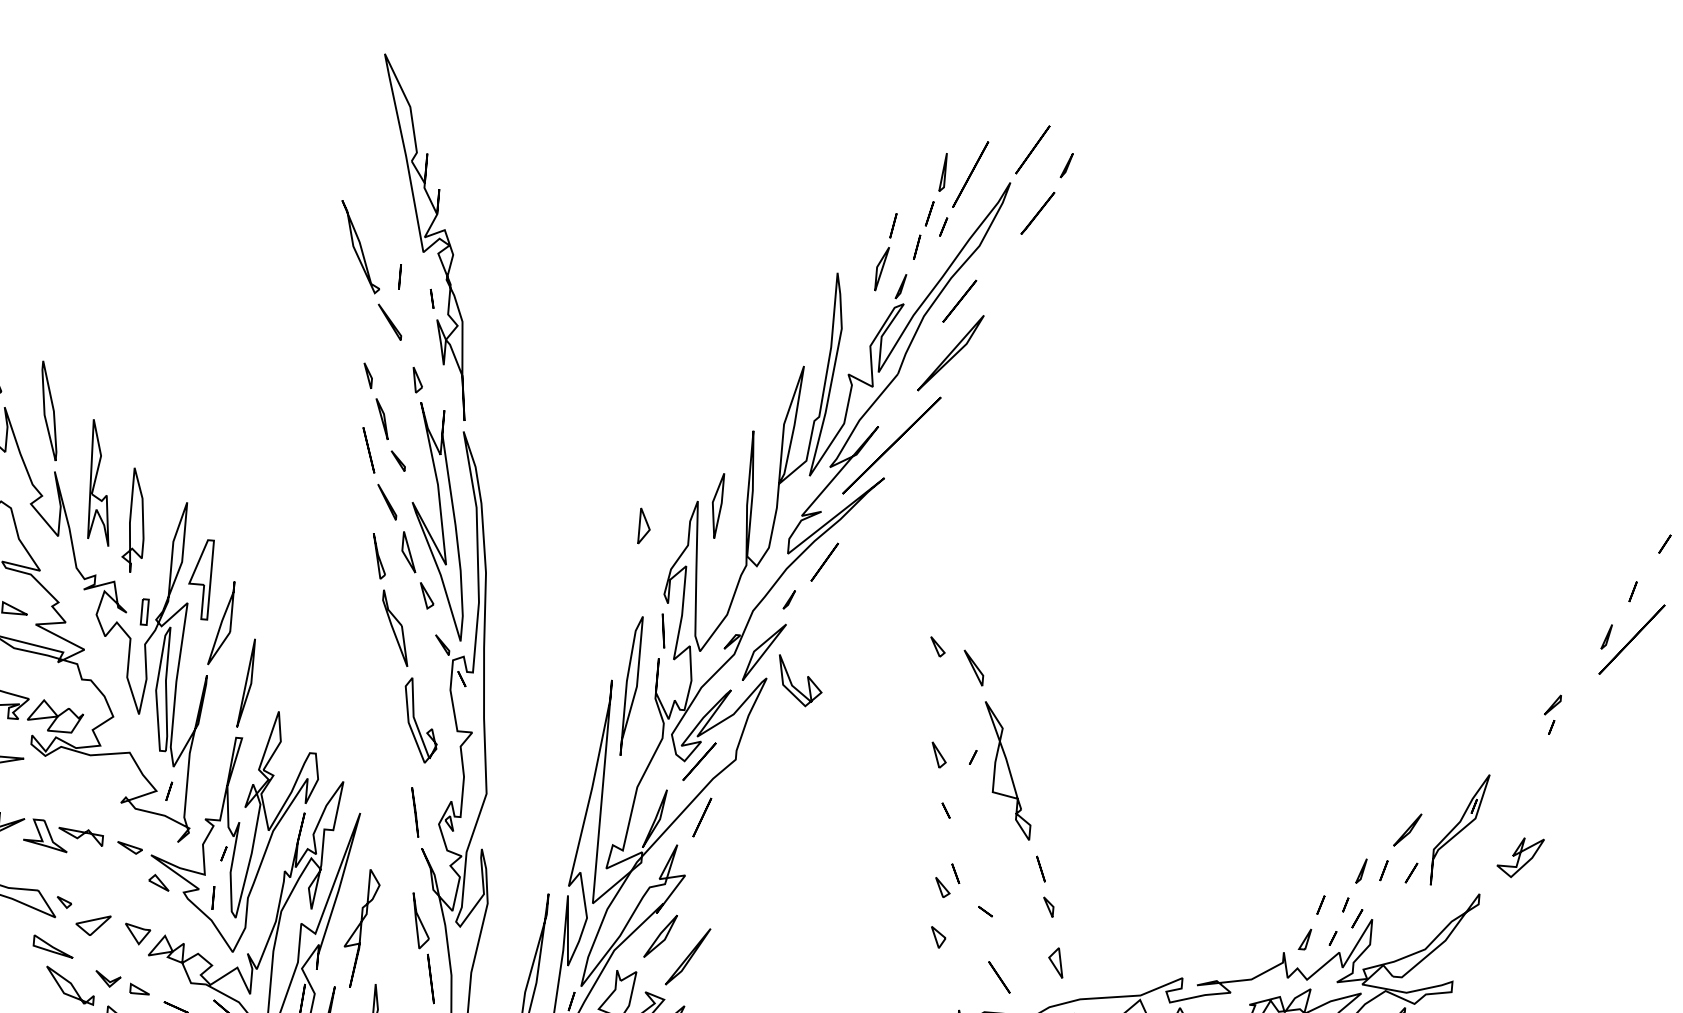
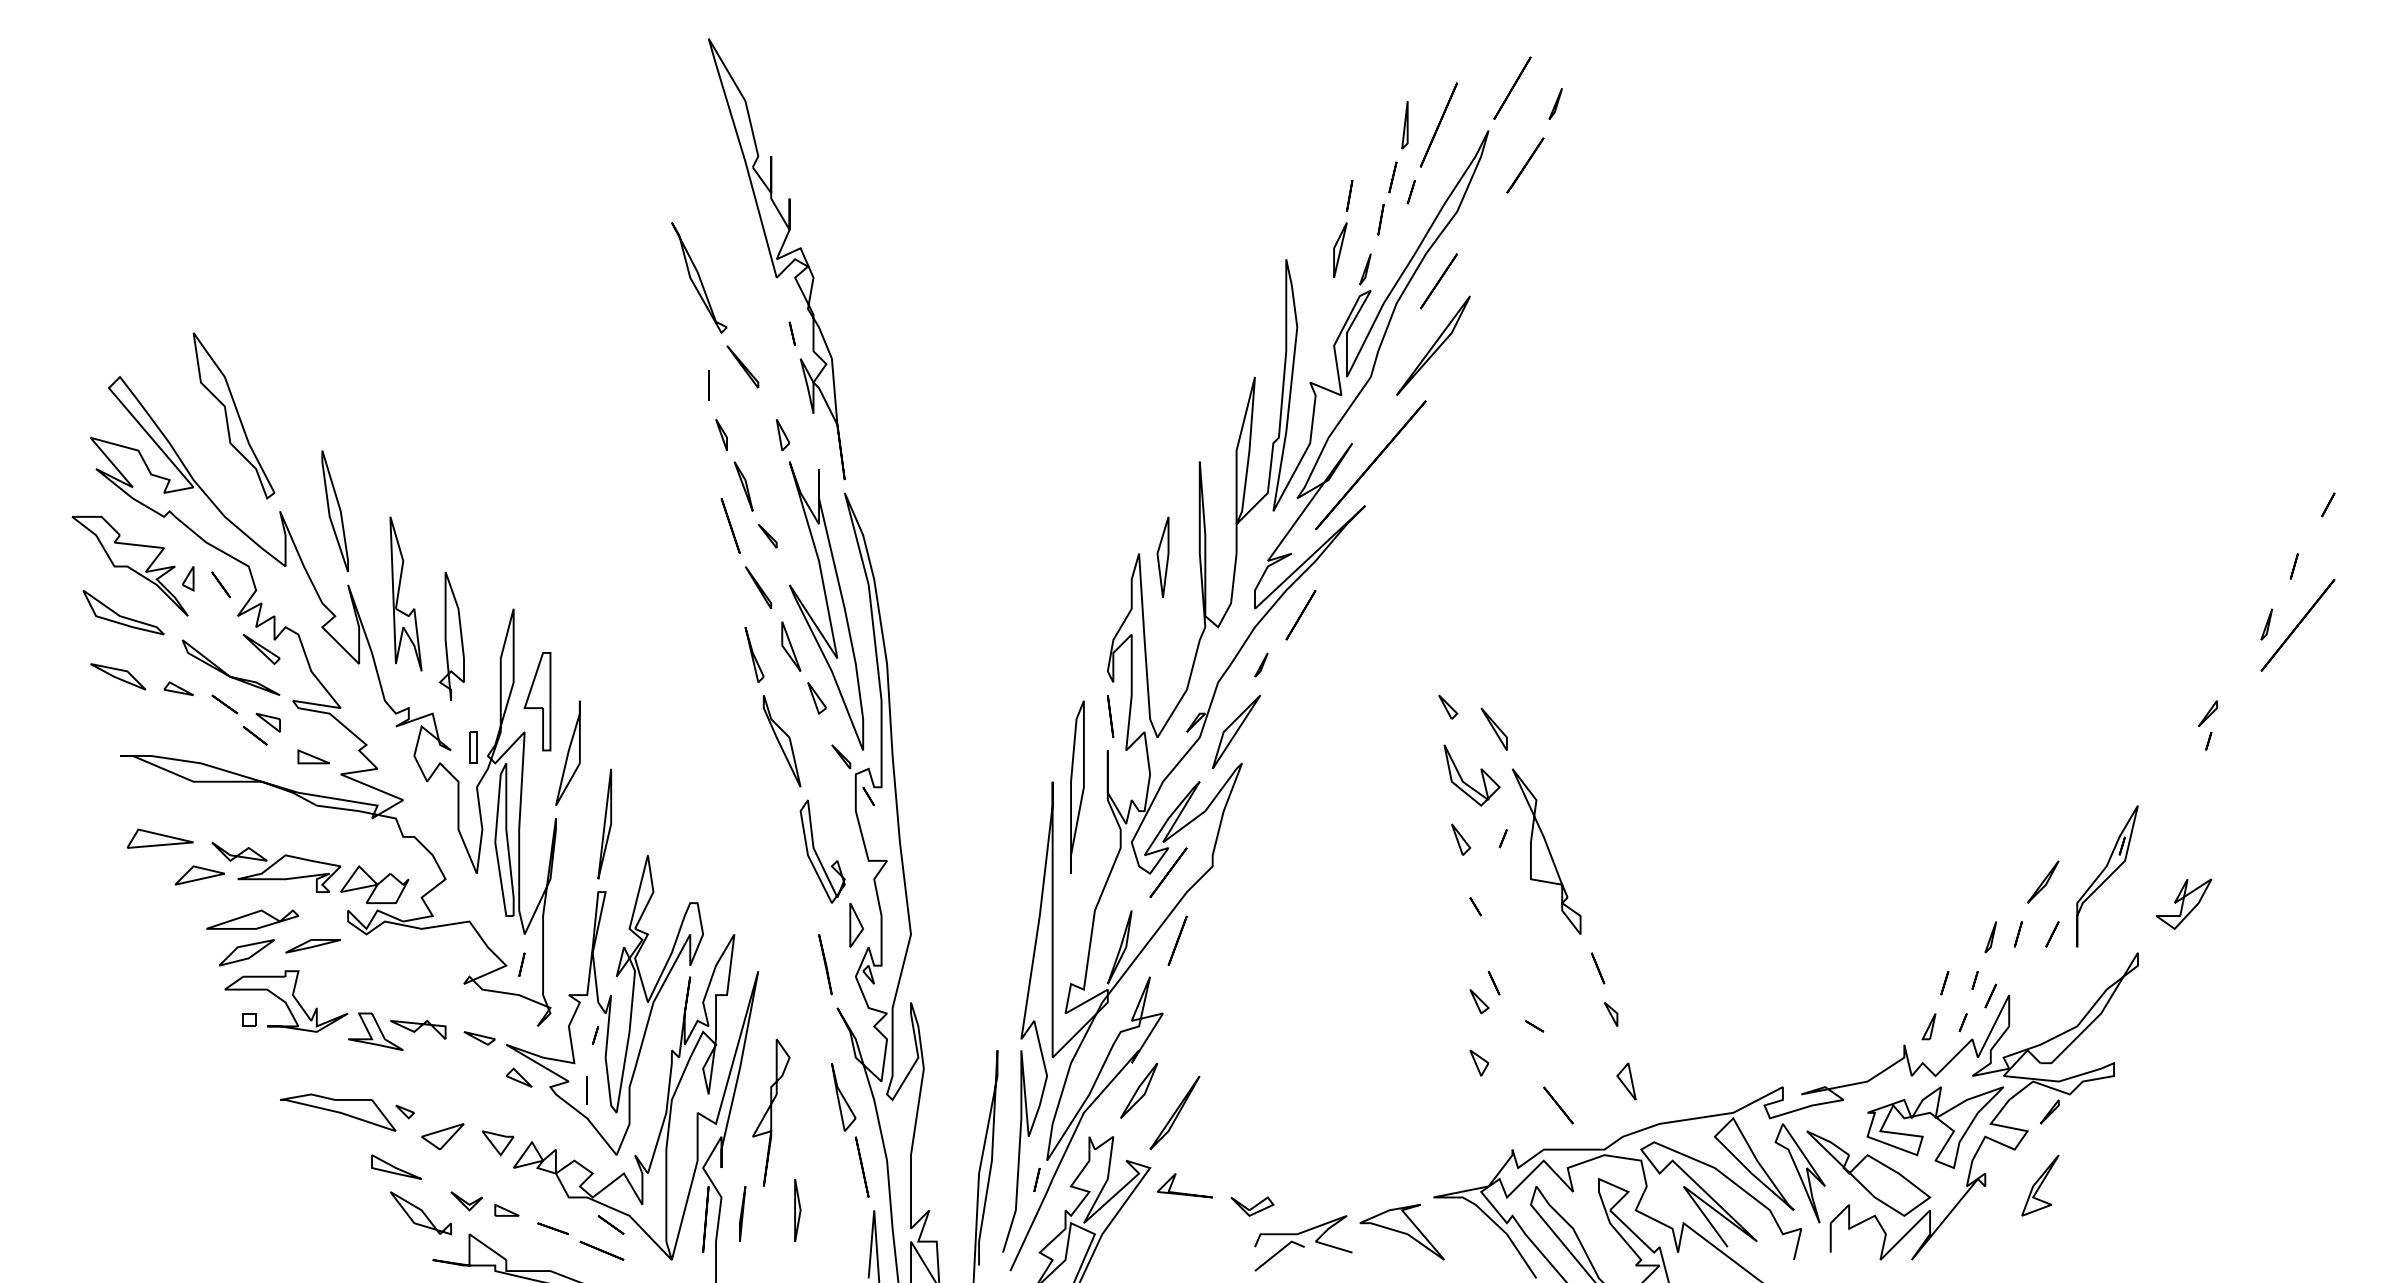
line: (399, 277) -> (708, 385), moved
part: (644, 525) -> (856, 924), moved
part: (795, 687) -> (1467, 783), moved

